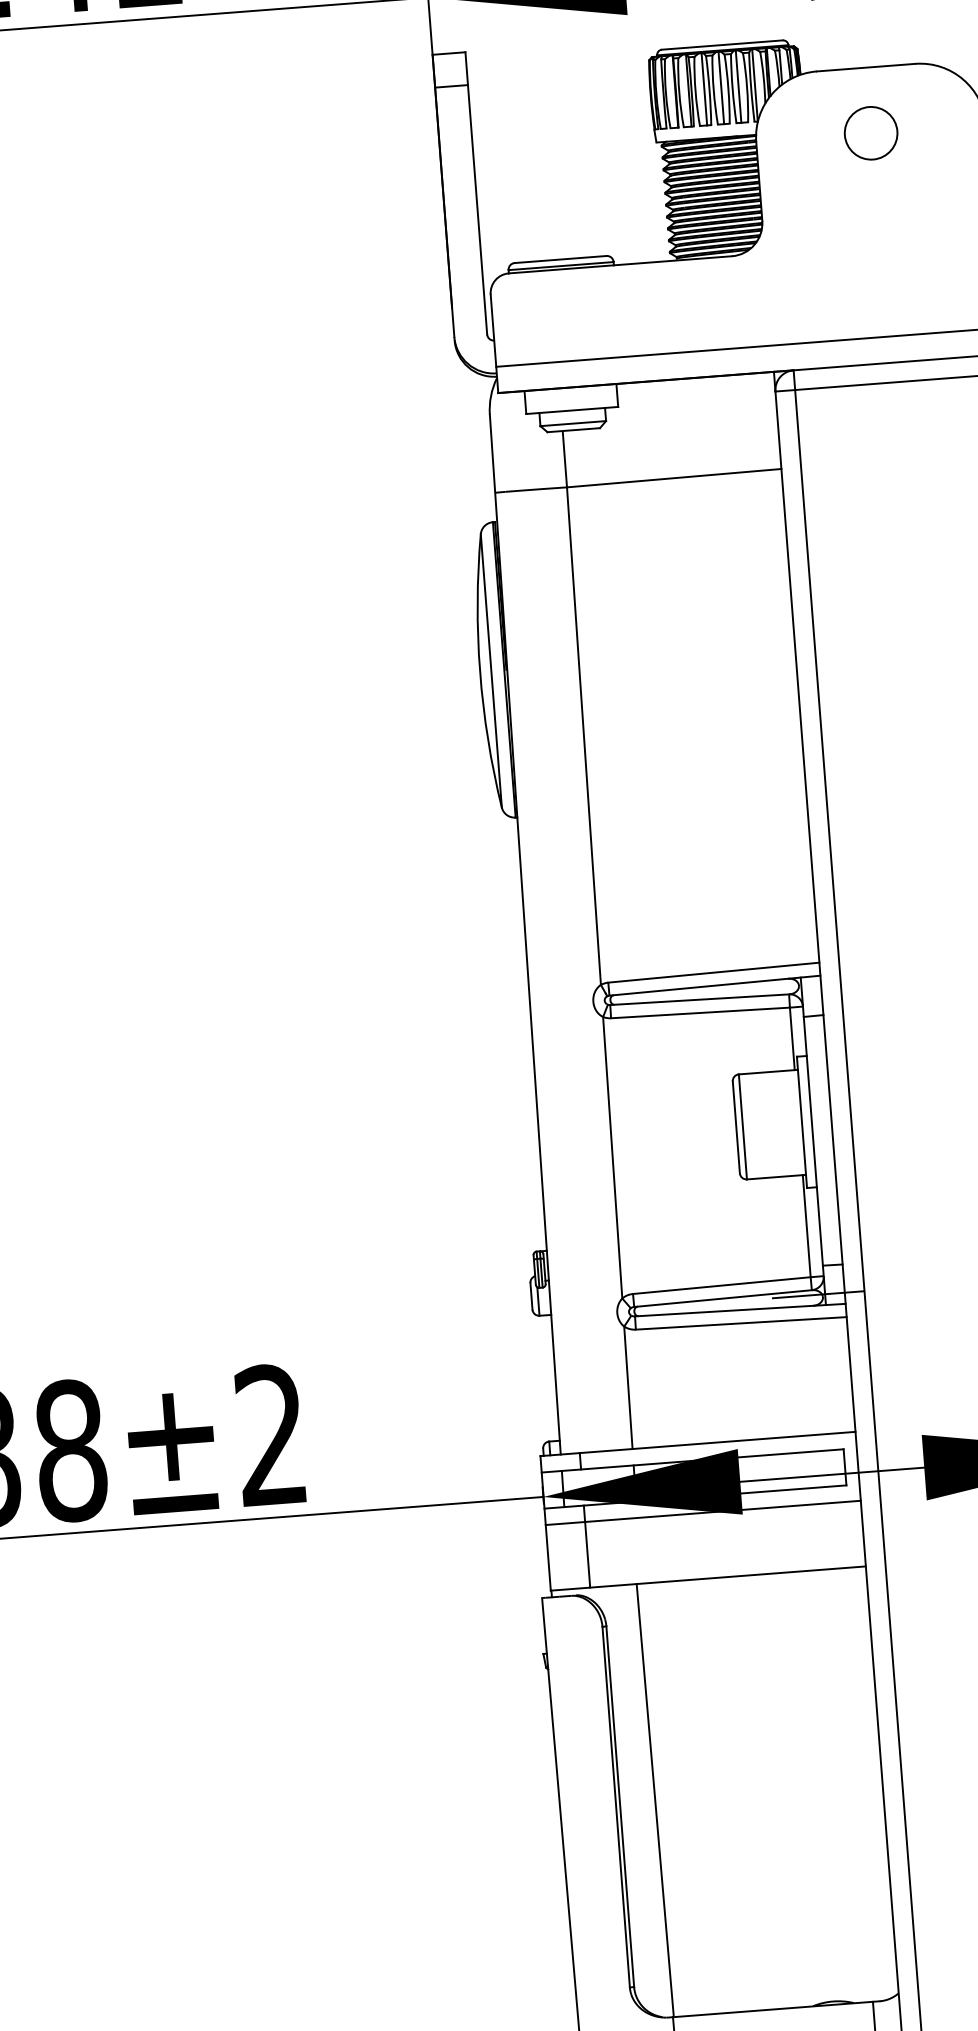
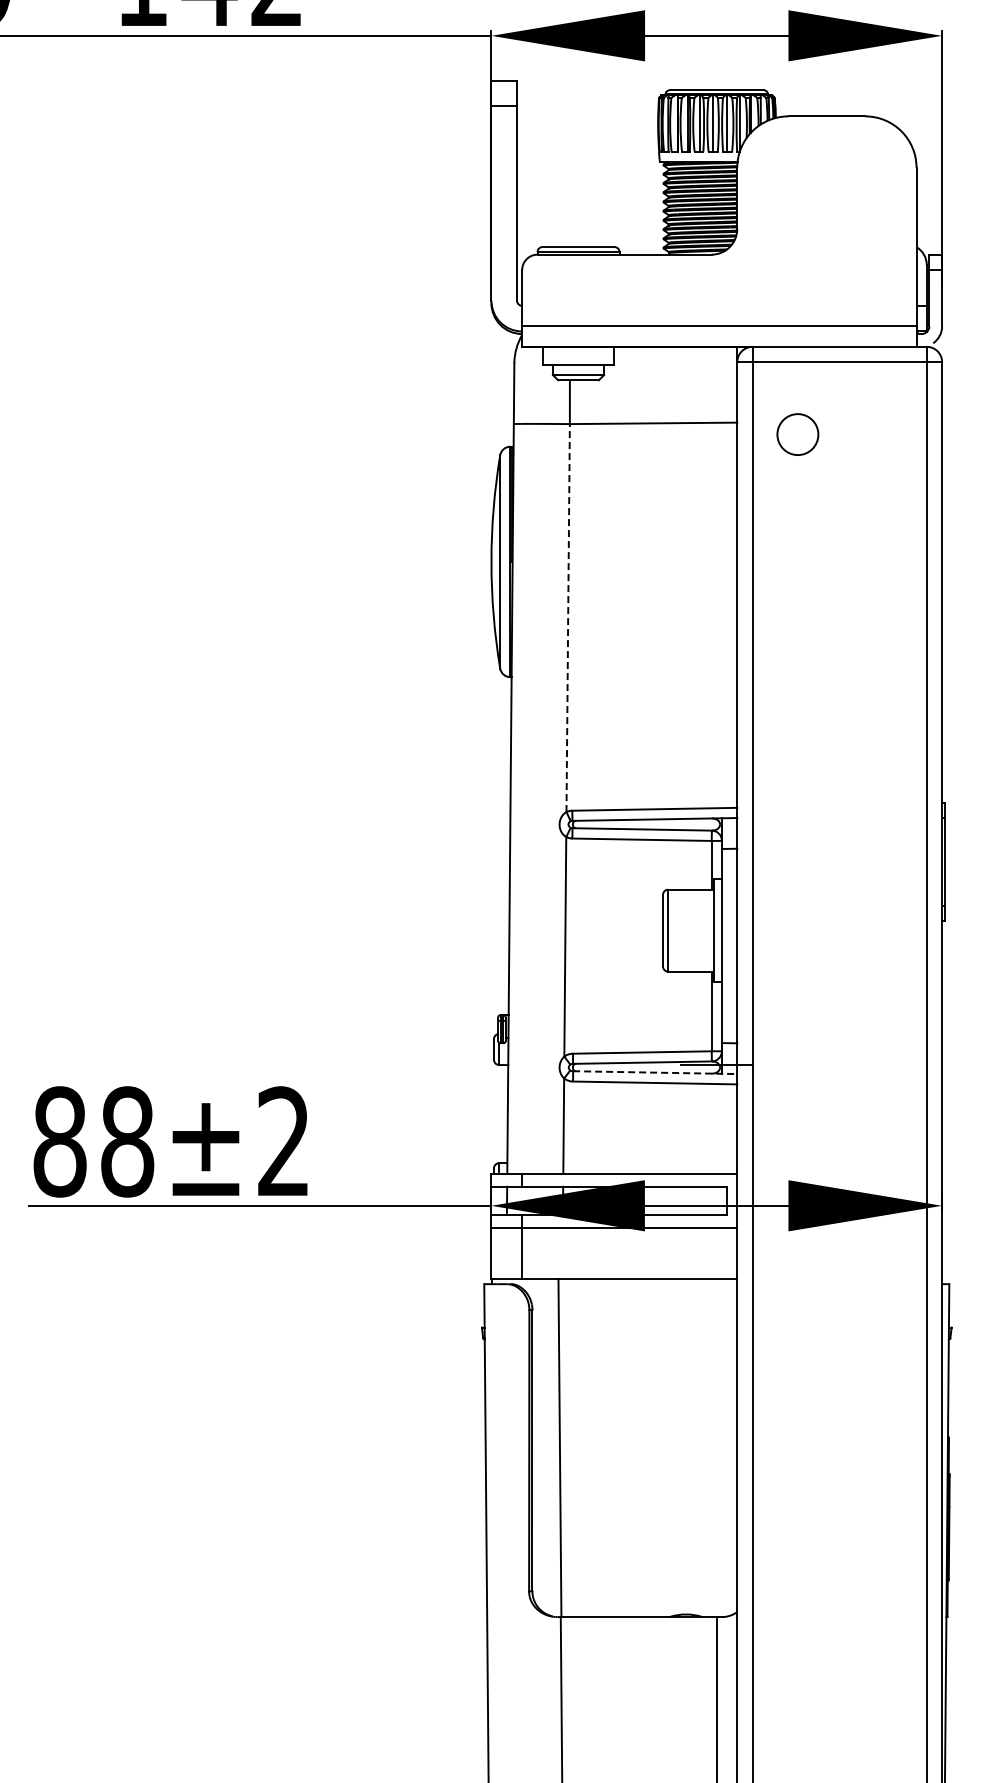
circle: (870, 133) -> (797, 434), moved
line: (584, 736) -> (568, 618), solid -> dashed
line: (740, 1309) -> (655, 1072), solid -> dashed

